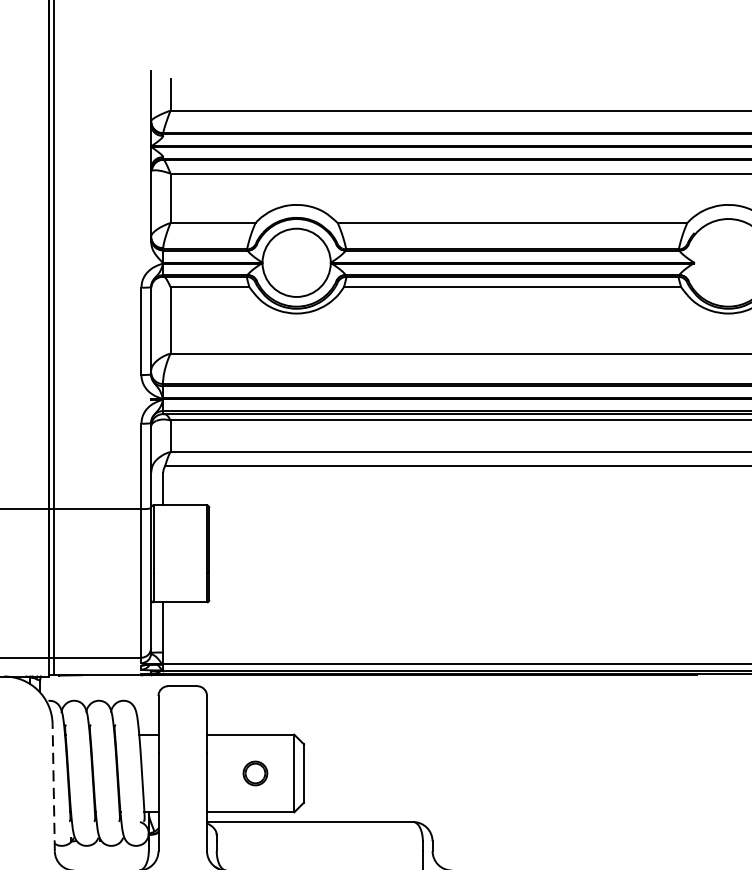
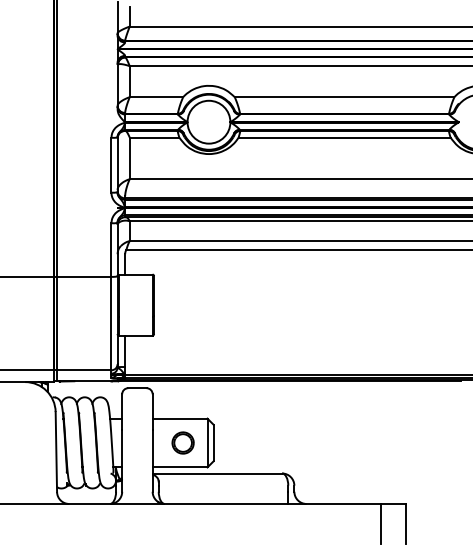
part: (254, 772) -> (182, 442), size x1.43
line: (53, 788) -> (56, 452), dashed -> solid

